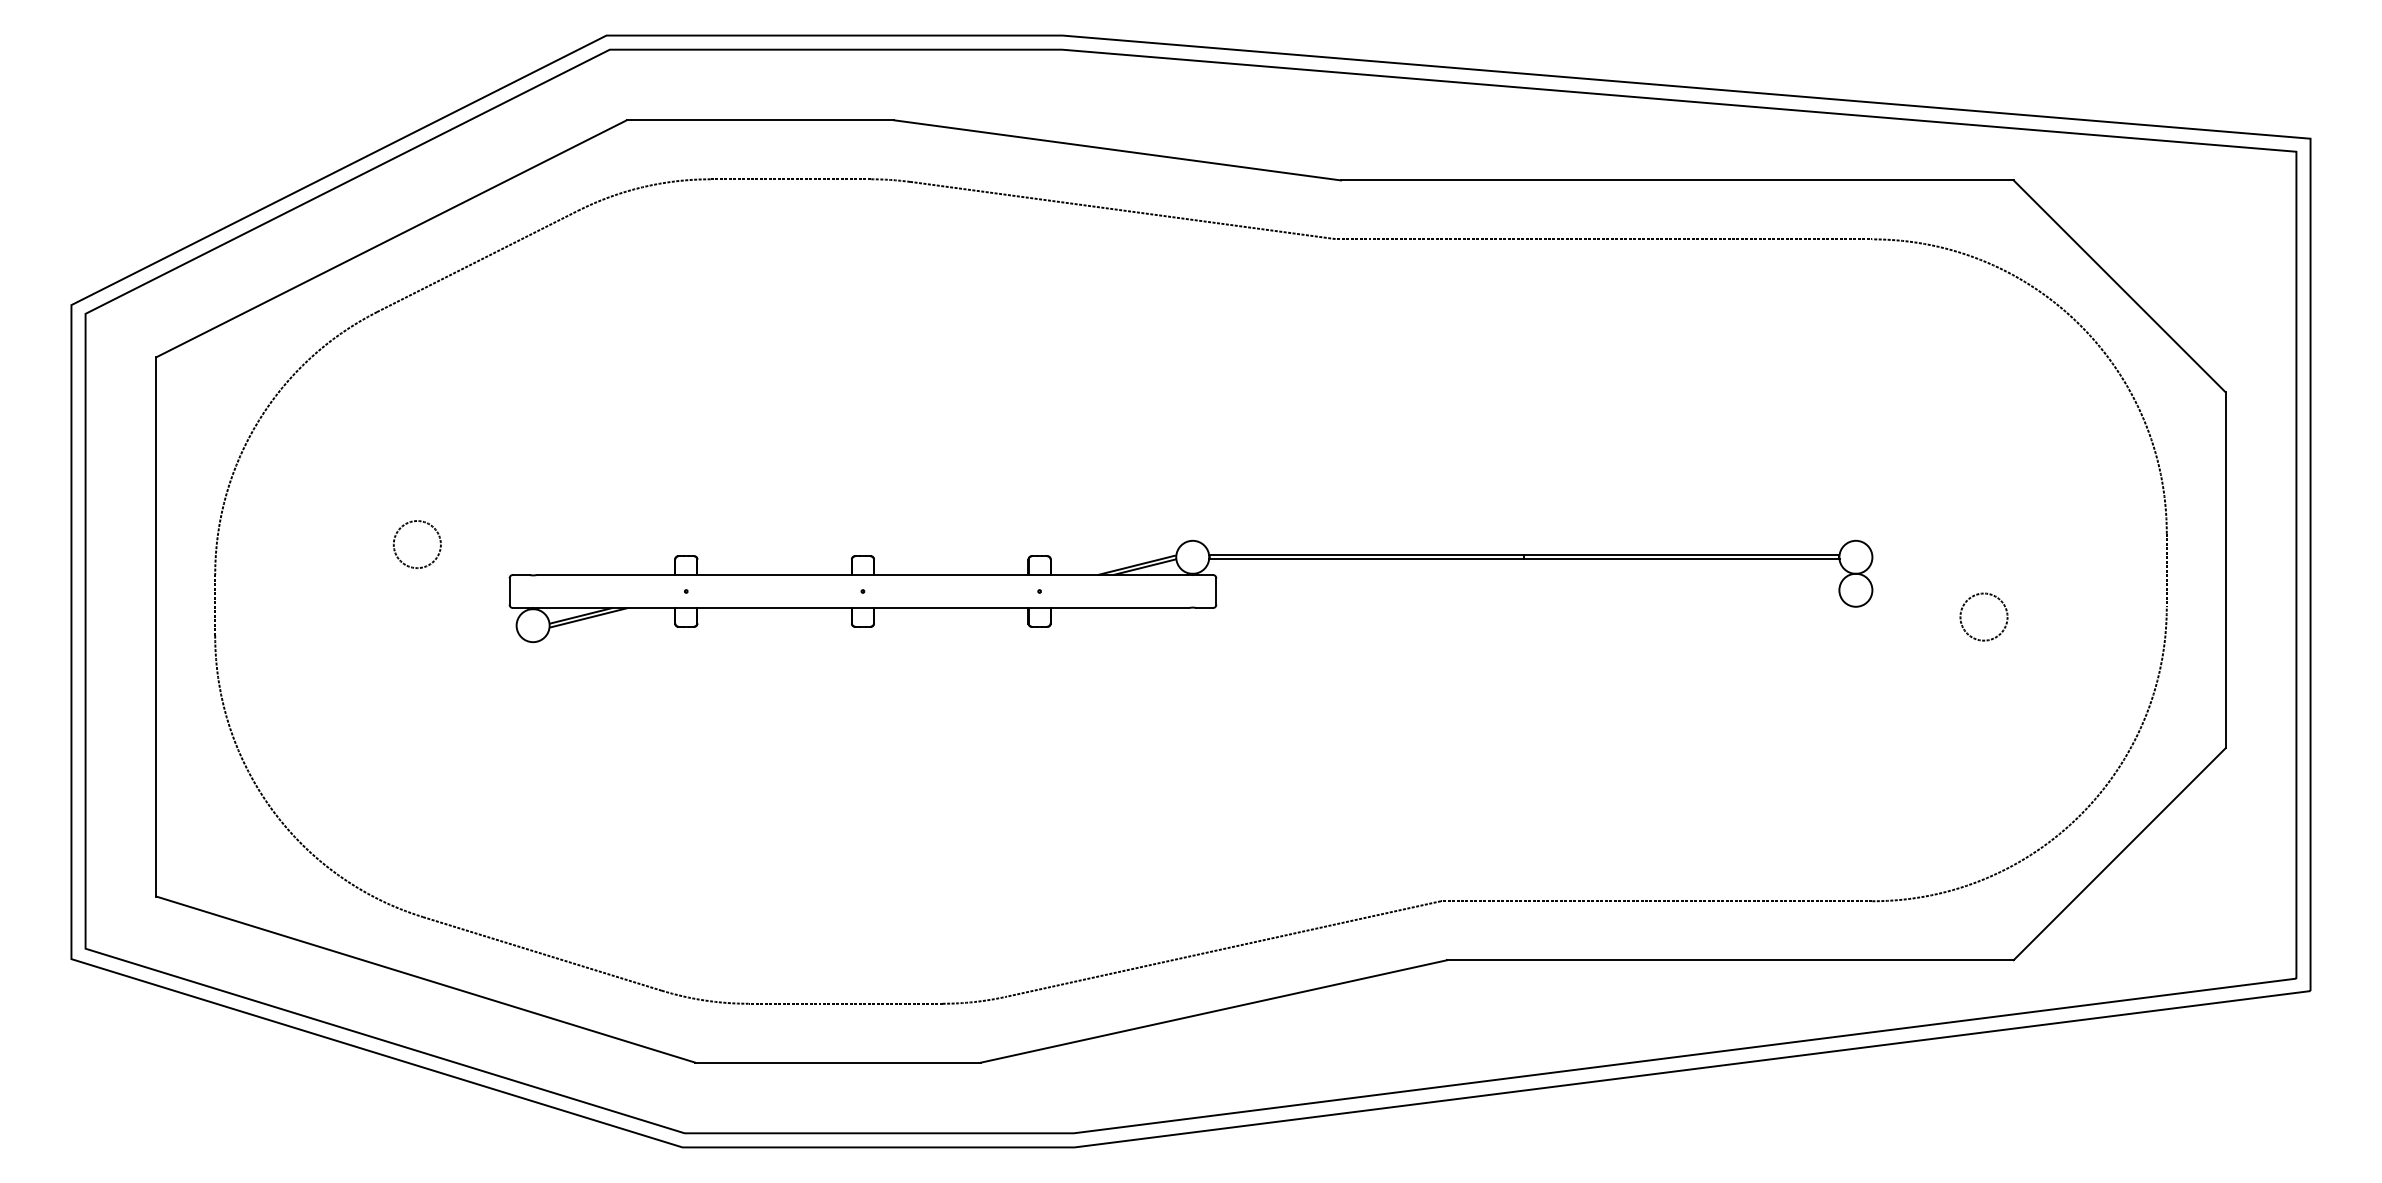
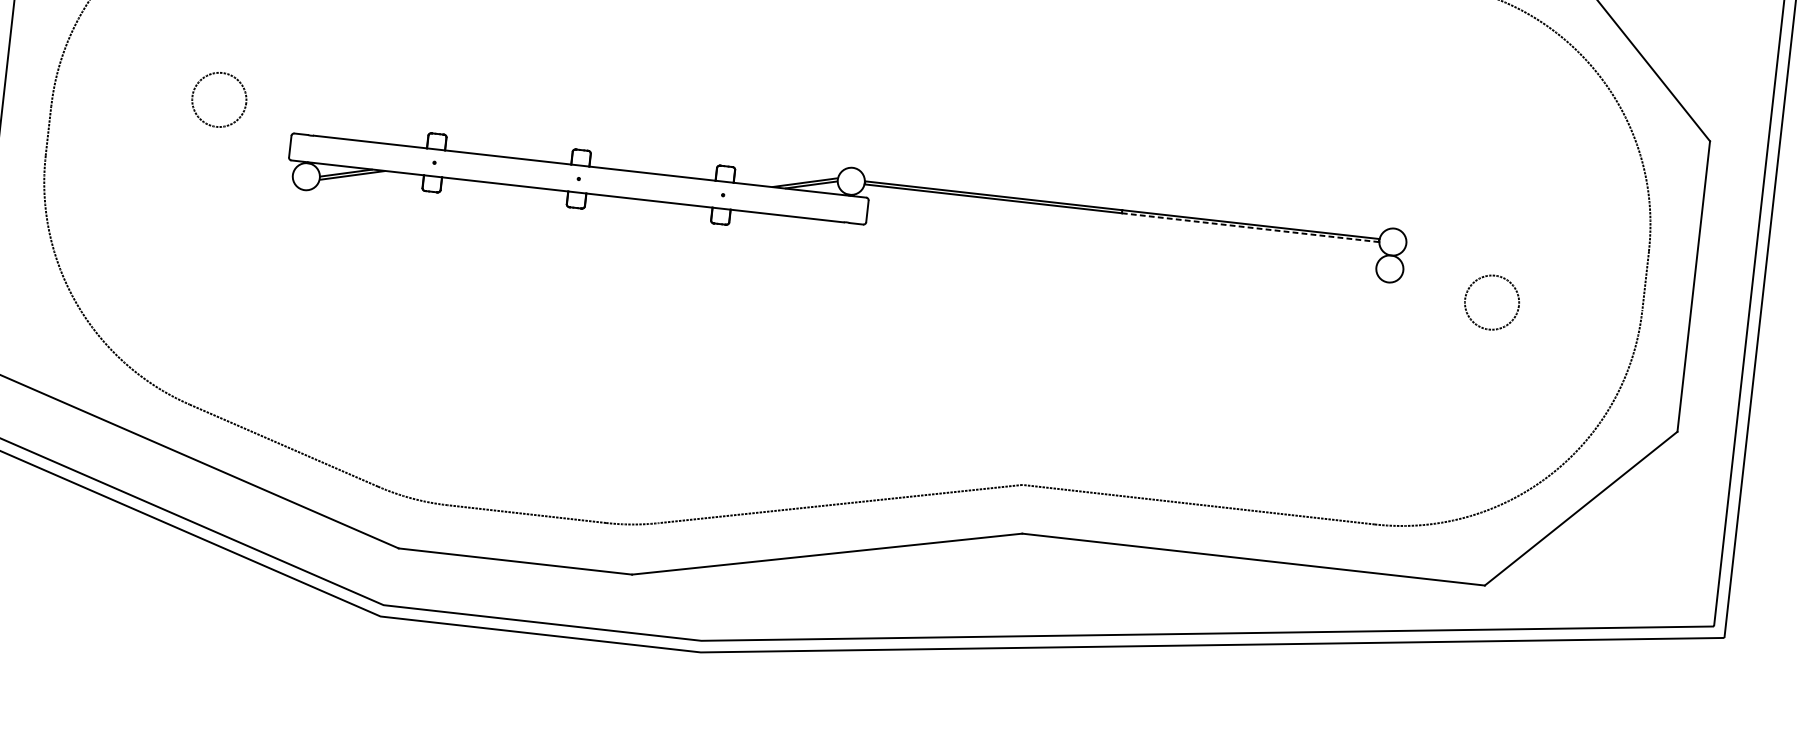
circle: (416, 544) -> (218, 99), size x1.4
line: (1681, 559) -> (1250, 227), solid -> dashed
circle: (1983, 616) -> (1491, 302), size x1.4

